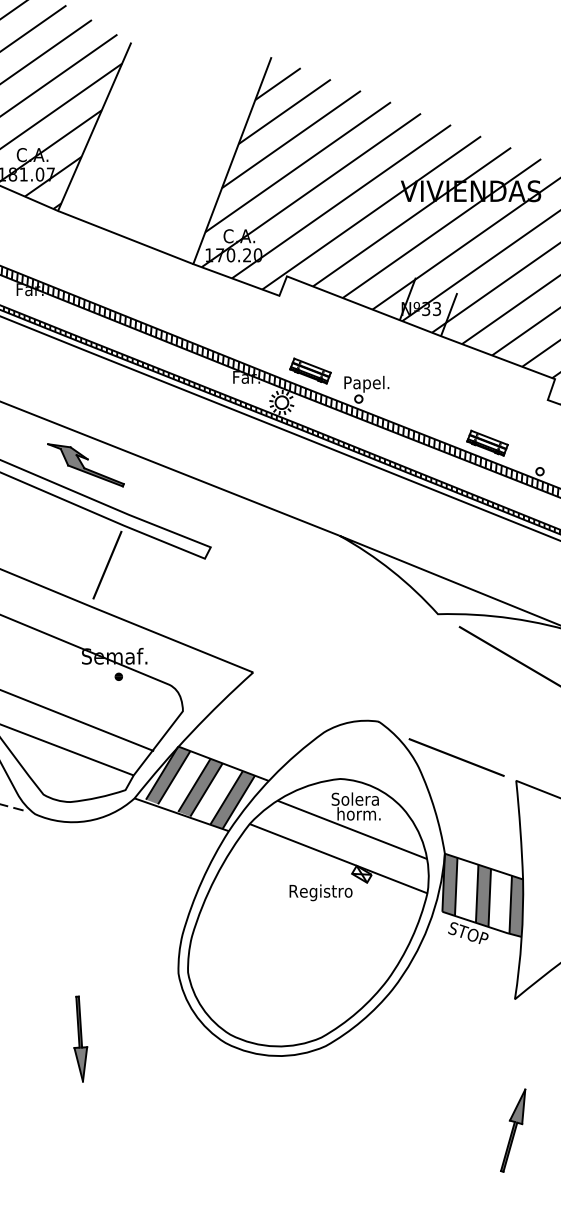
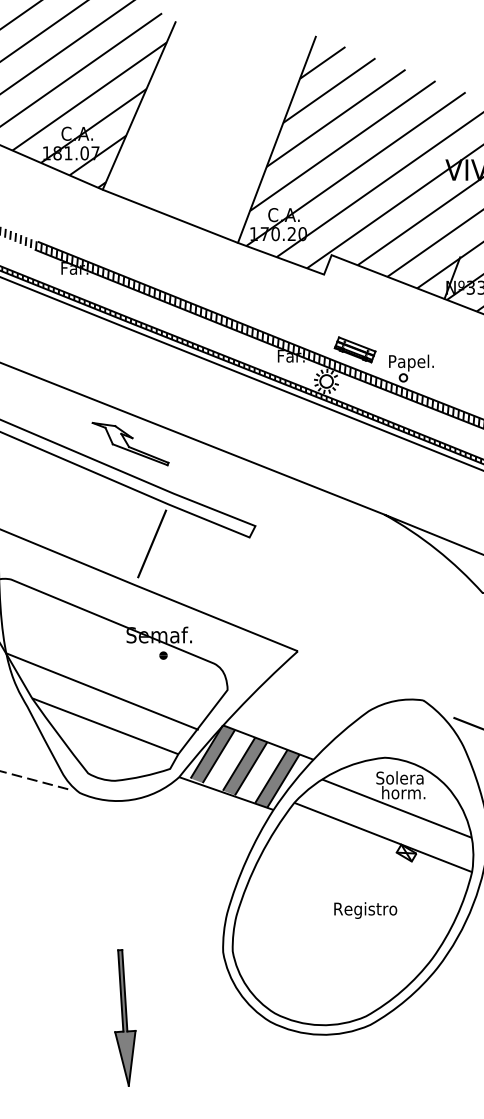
fill: (85, 465) -> (130, 444), removed
text: (320, 892) -> (365, 910), moved
part: (80, 1038) -> (125, 1017), size x1.6

